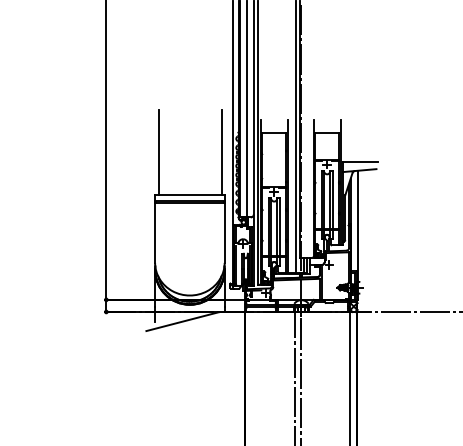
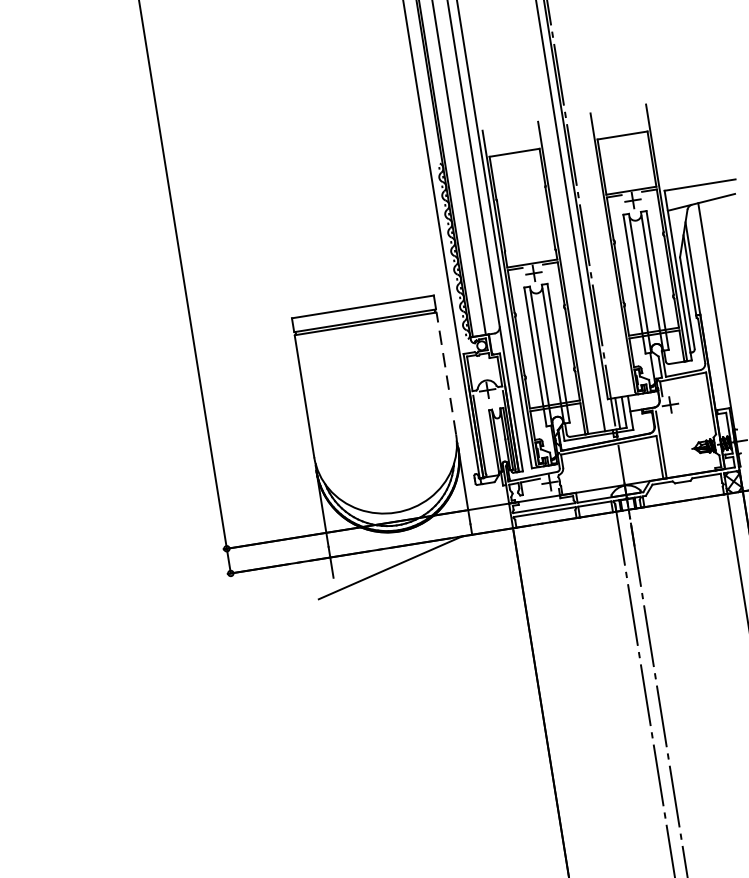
line: (158, 152) -> (285, 231), removed
line: (222, 152) -> (415, 210), removed
line: (224, 233) -> (446, 374), solid -> dashed

